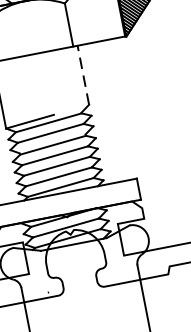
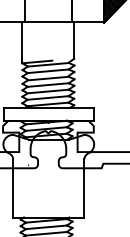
line: (83, 74) -> (74, 40), dashed -> solid

